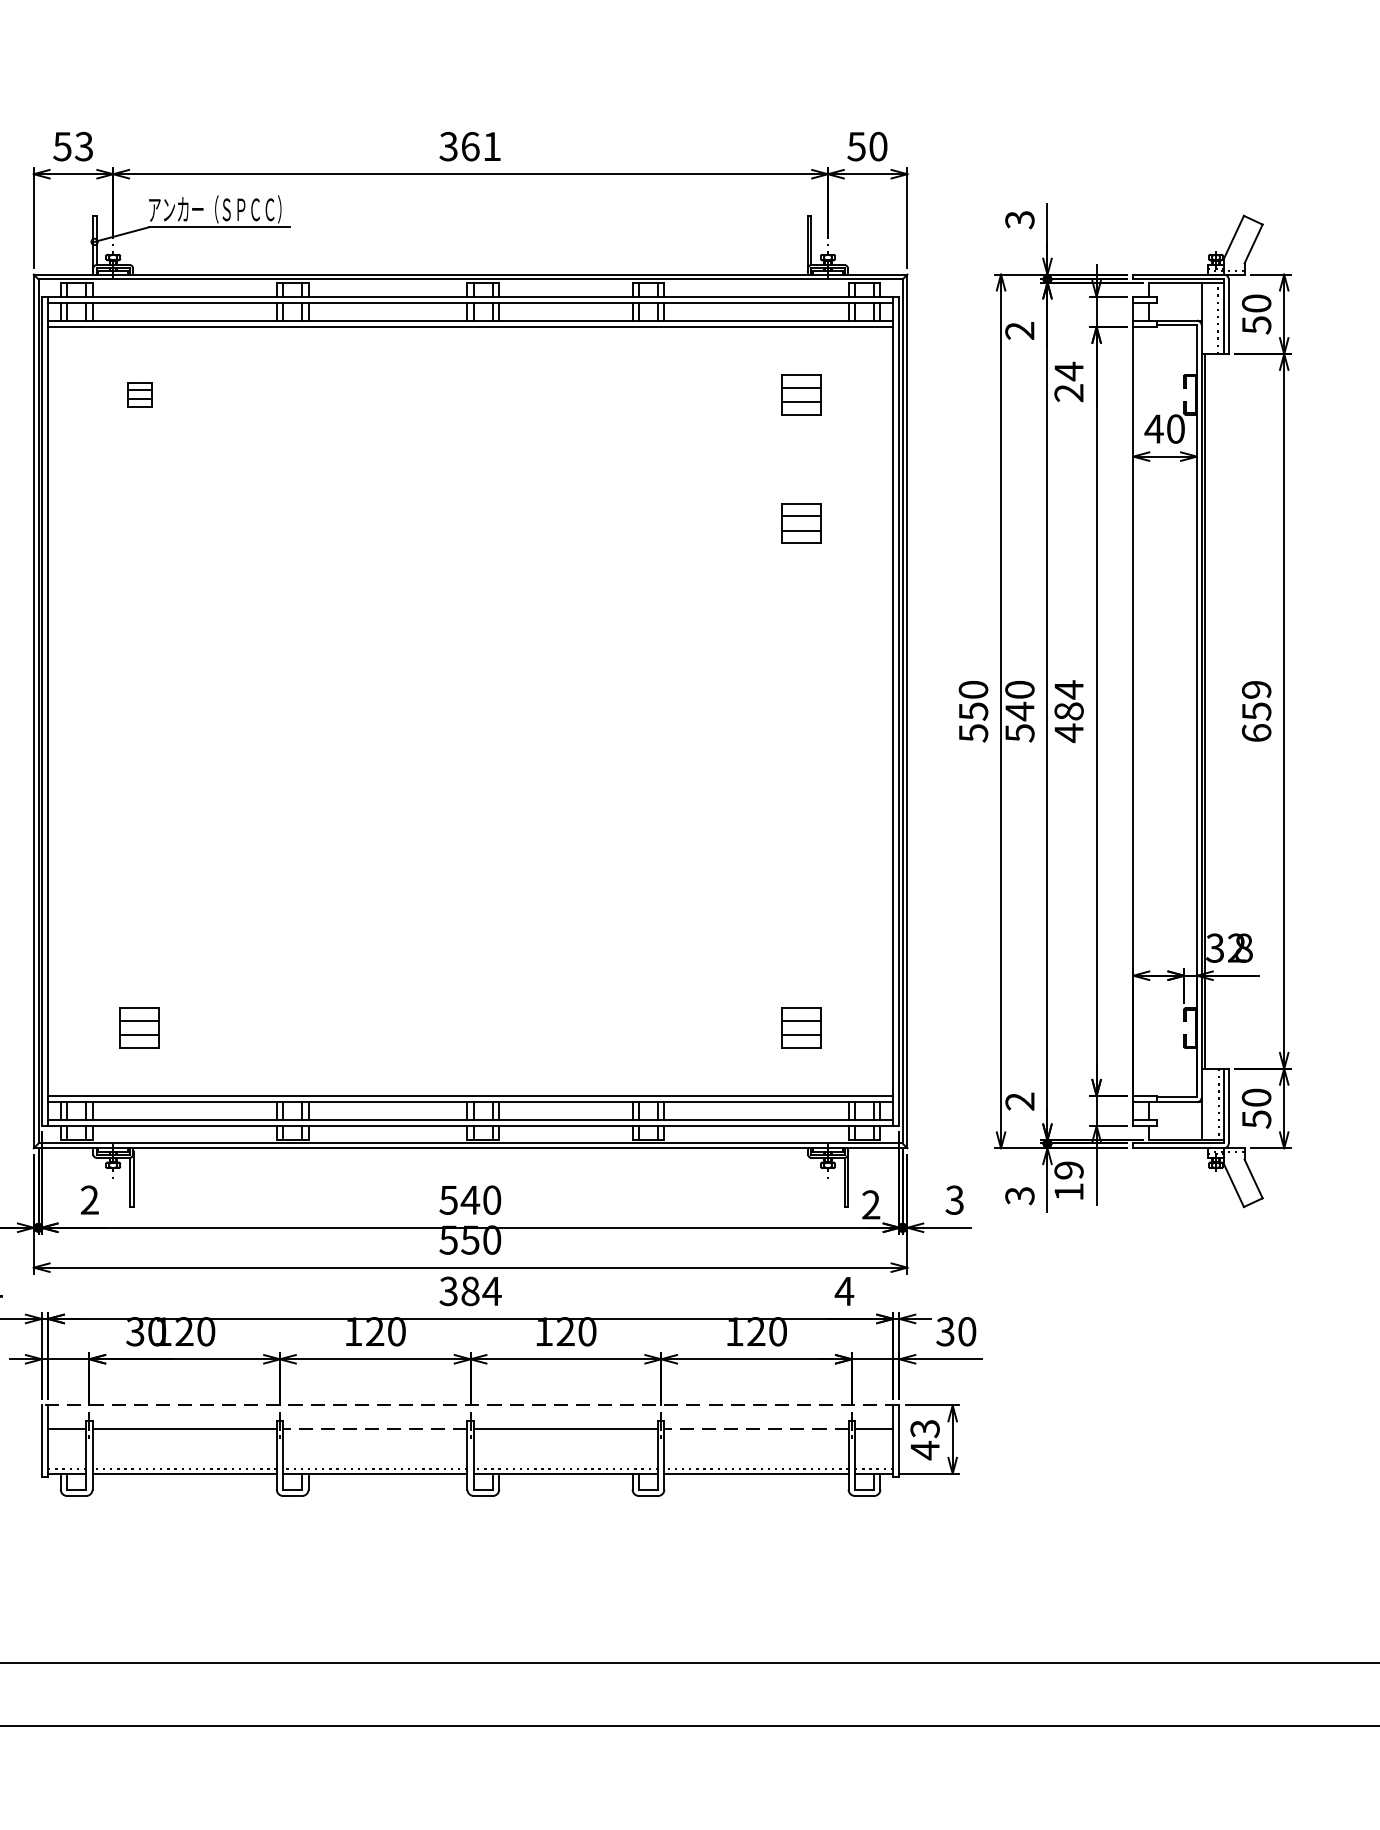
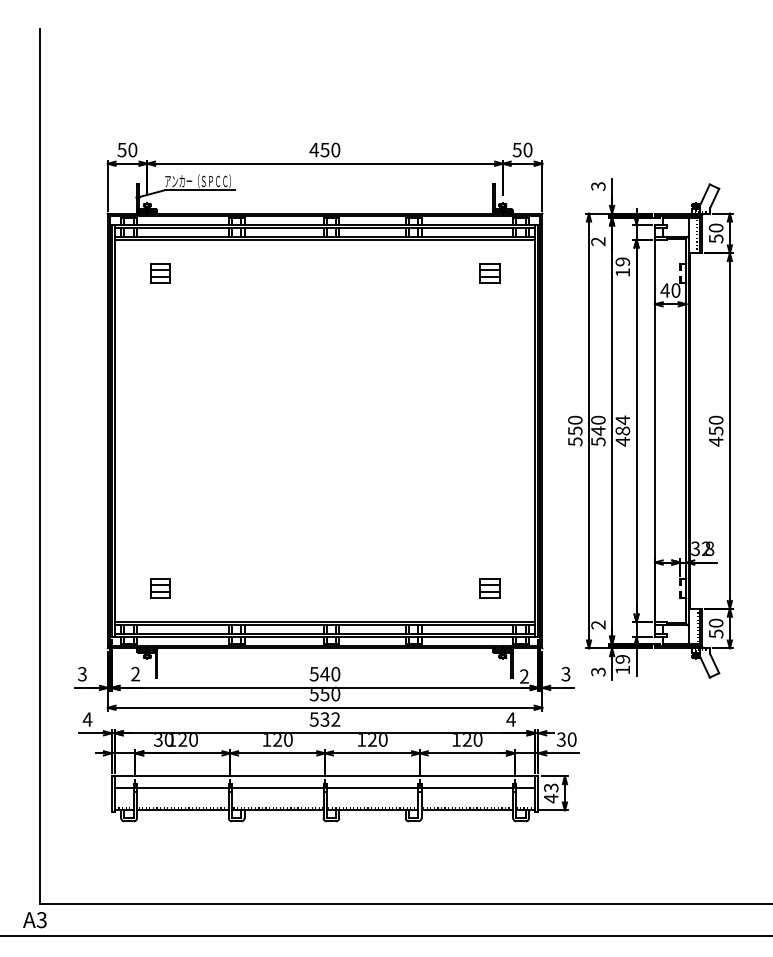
text: (83, 145) -> (132, 149), 53 -> 50
text: (469, 145) -> (324, 149), 361 -> 450
text: (1068, 382) -> (622, 267), 24 -> 19
part: (139, 394) -> (160, 273), size x1.67
part: (801, 523) -> (489, 337), removed
text: (1255, 710) -> (715, 430), 659 -> 450
text: (471, 1291) -> (325, 719), 384 -> 532
line: (469, 1405) -> (324, 776), dashed -> solid
line: (374, 1429) -> (277, 788), dashed -> solid
line: (756, 1429) -> (467, 788), dashed -> solid

